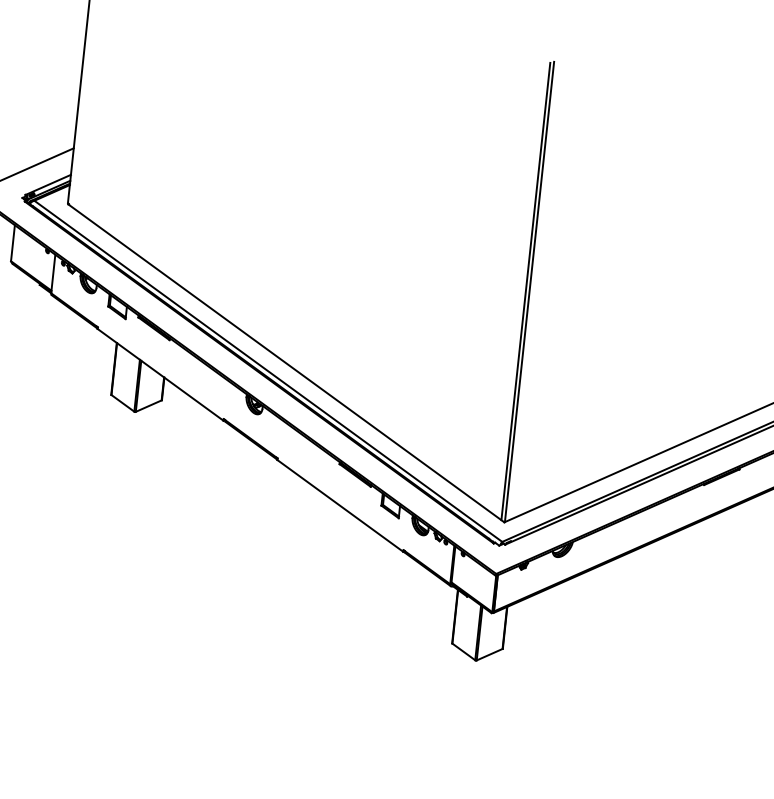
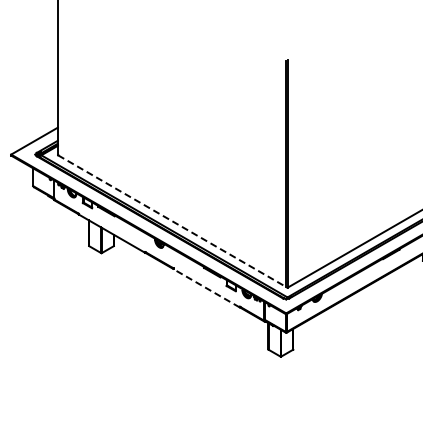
line: (287, 363) -> (173, 221), solid -> dashed
line: (340, 506) -> (206, 288), solid -> dashed

